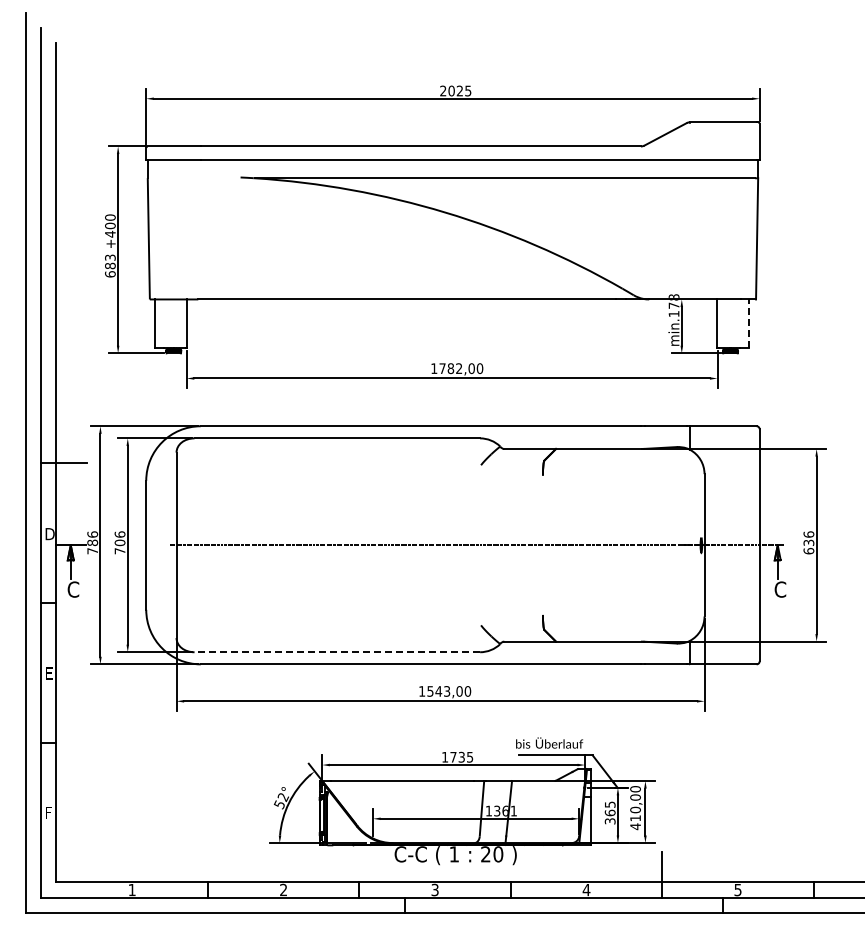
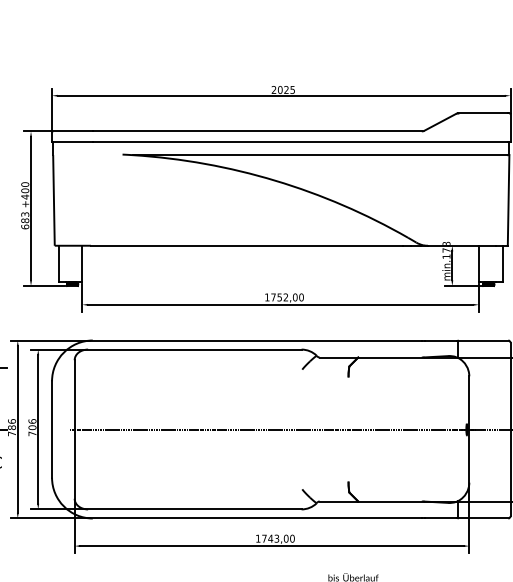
line: (749, 323) -> (502, 263), dashed -> solid
text: (450, 368) -> (279, 297), 1782,00 -> 1752,00
line: (337, 652) -> (194, 509), dashed -> solid
text: (430, 691) -> (264, 538), 1543,00 -> 1743,00

